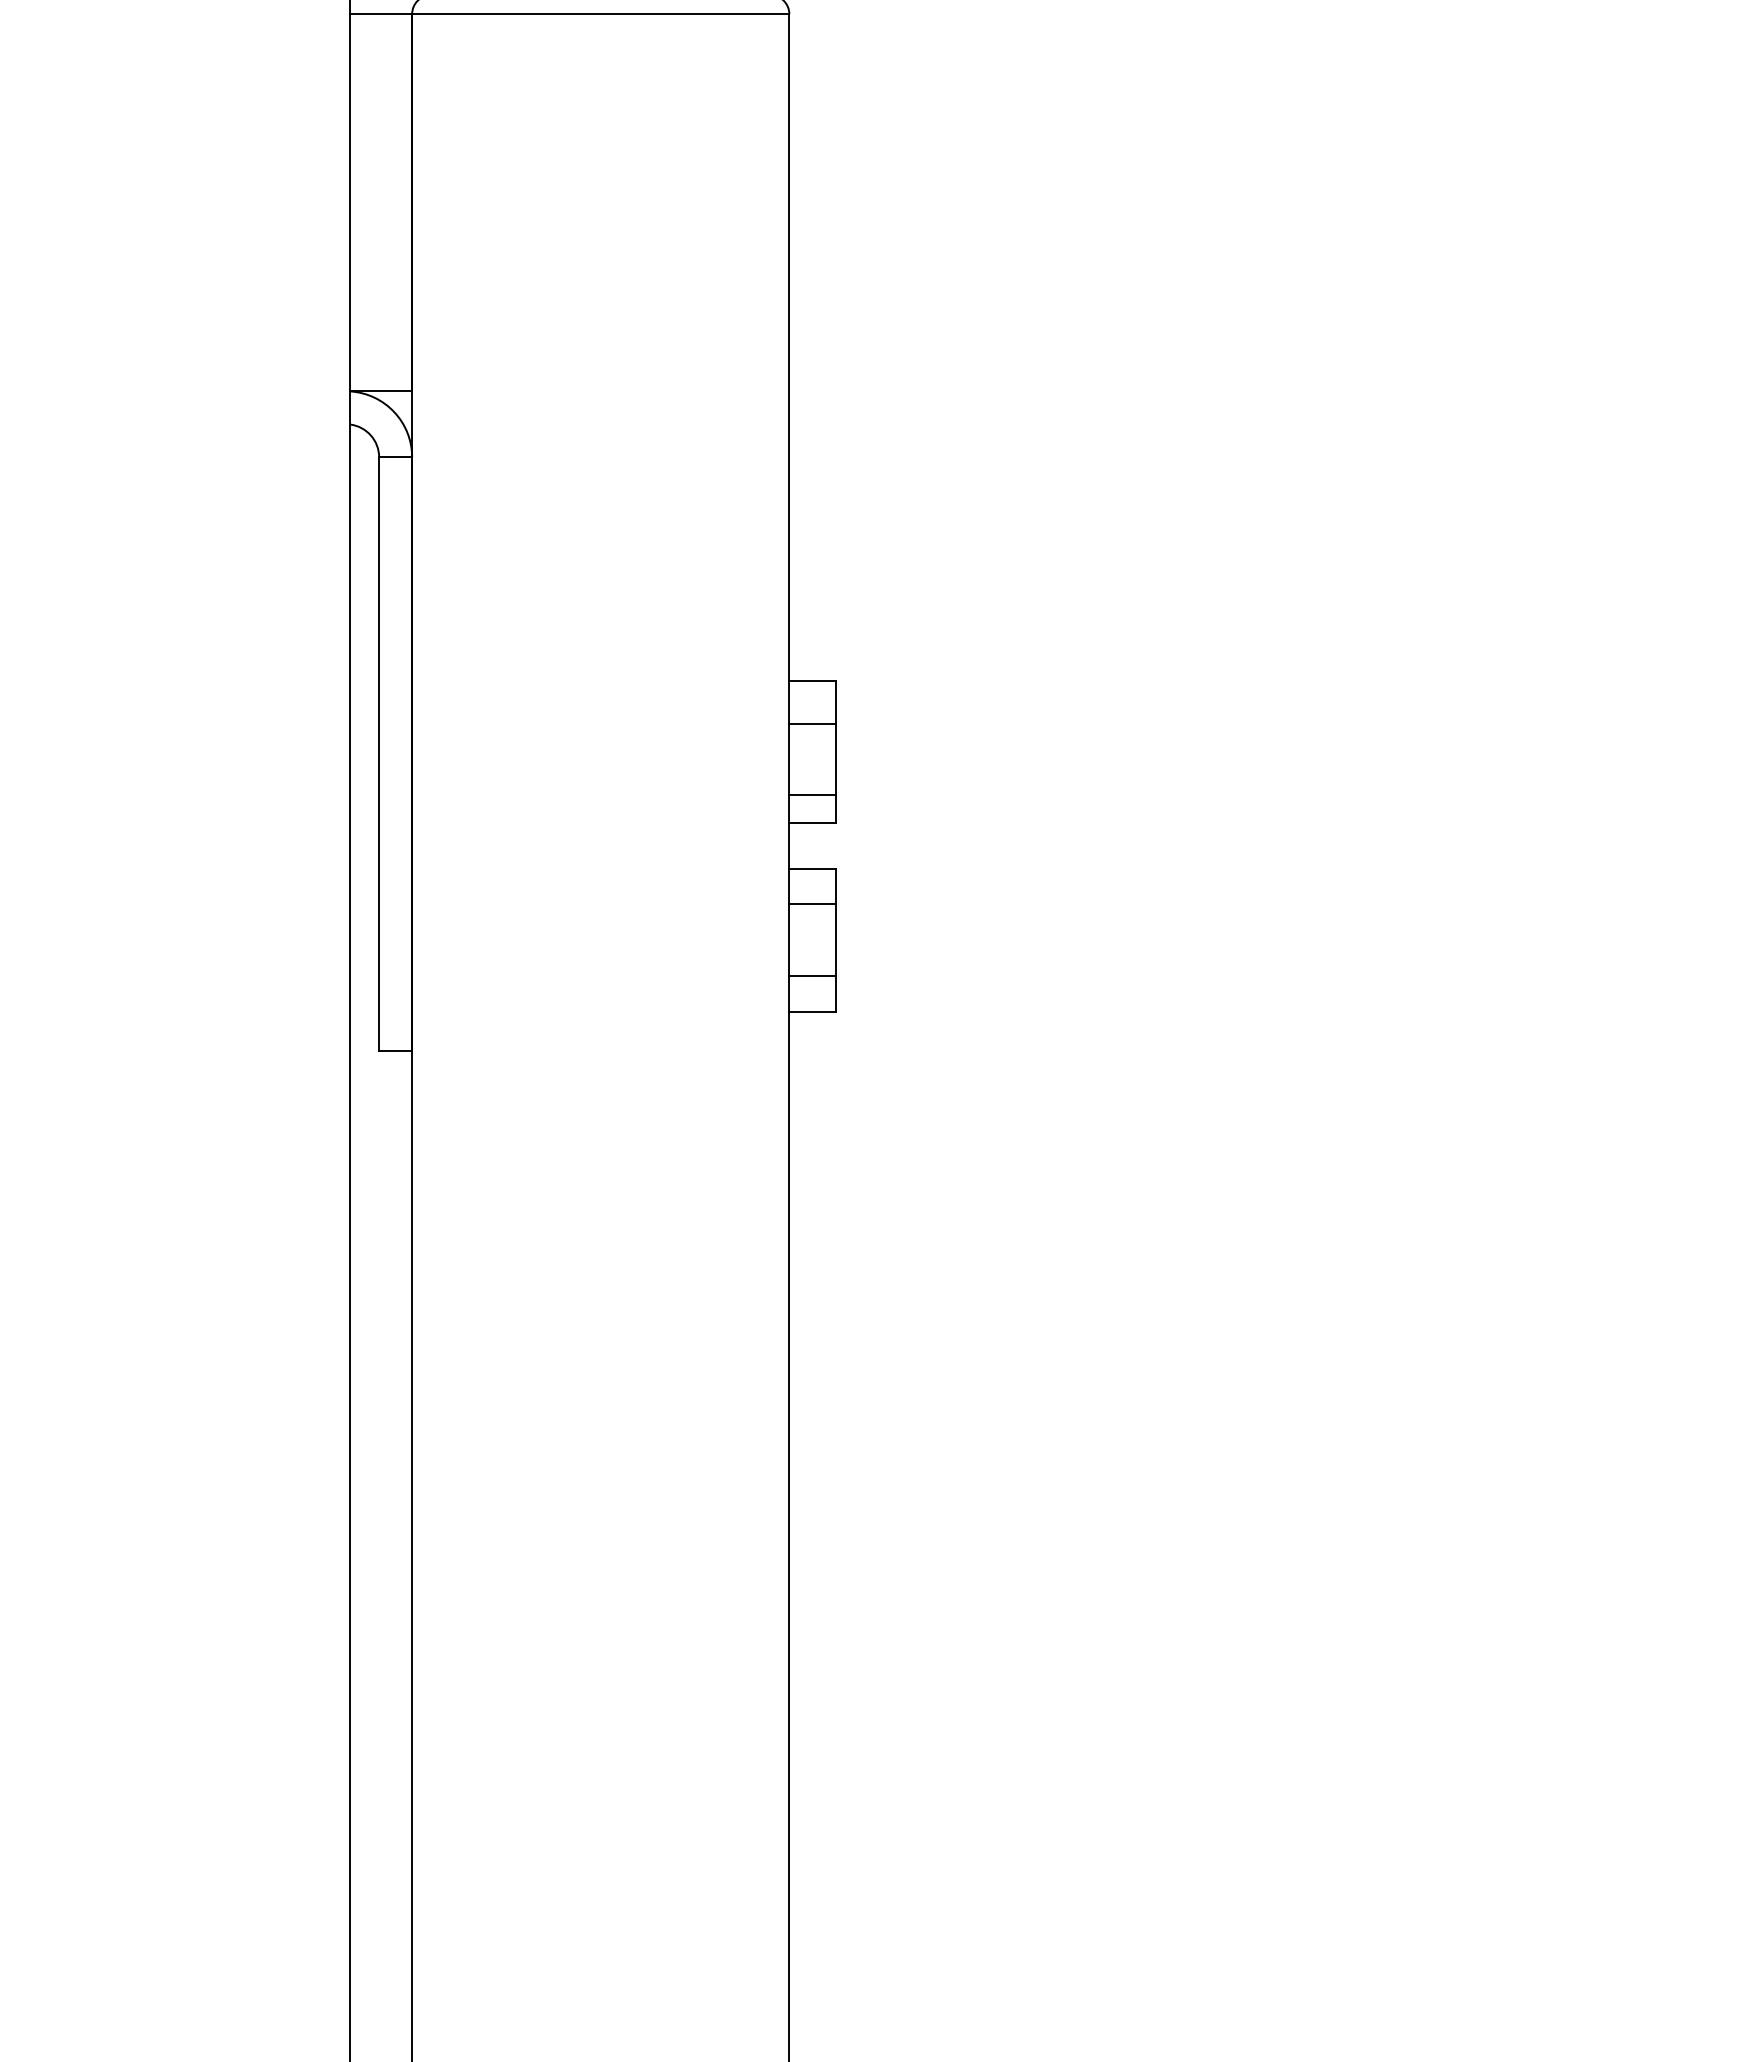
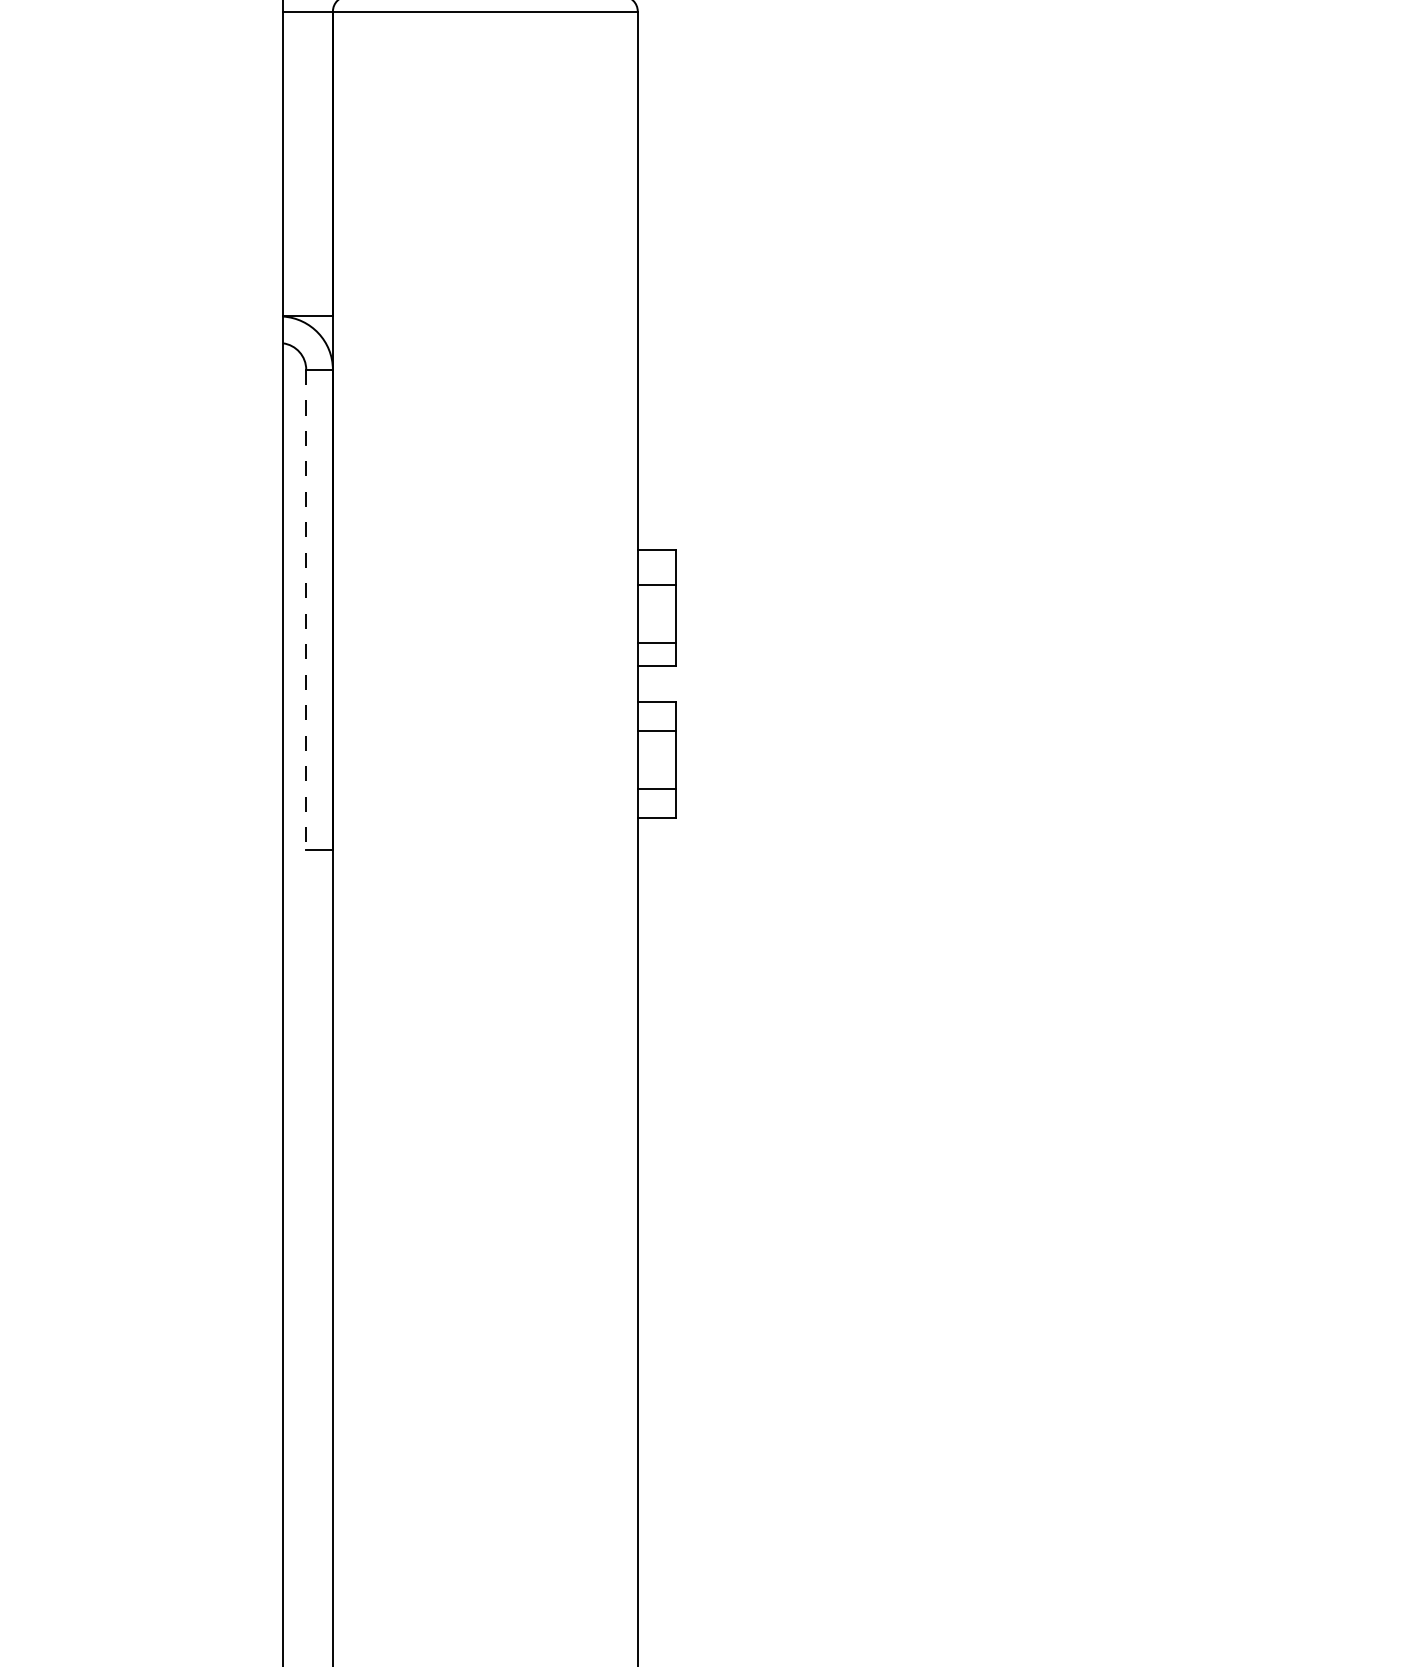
line: (379, 754) -> (306, 610), solid -> dashed

